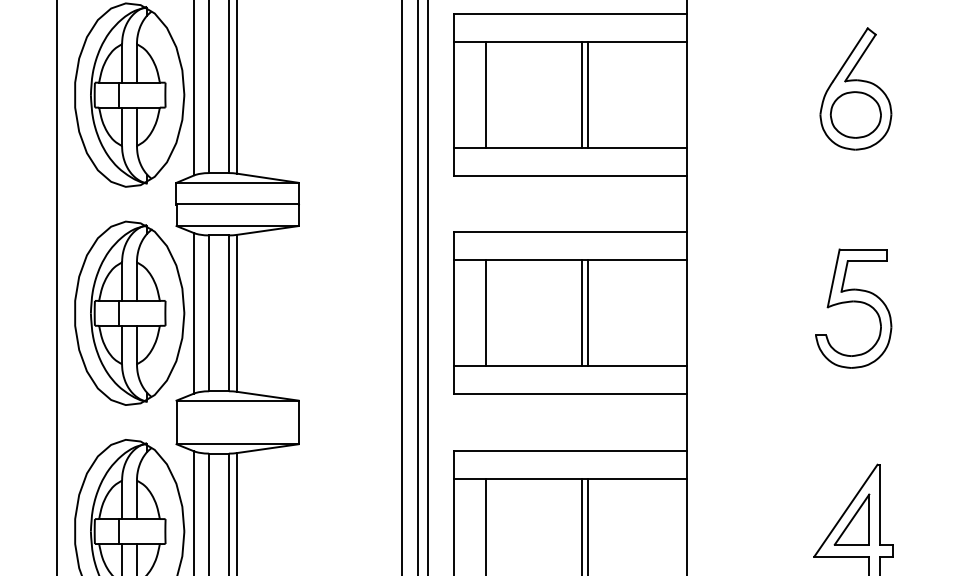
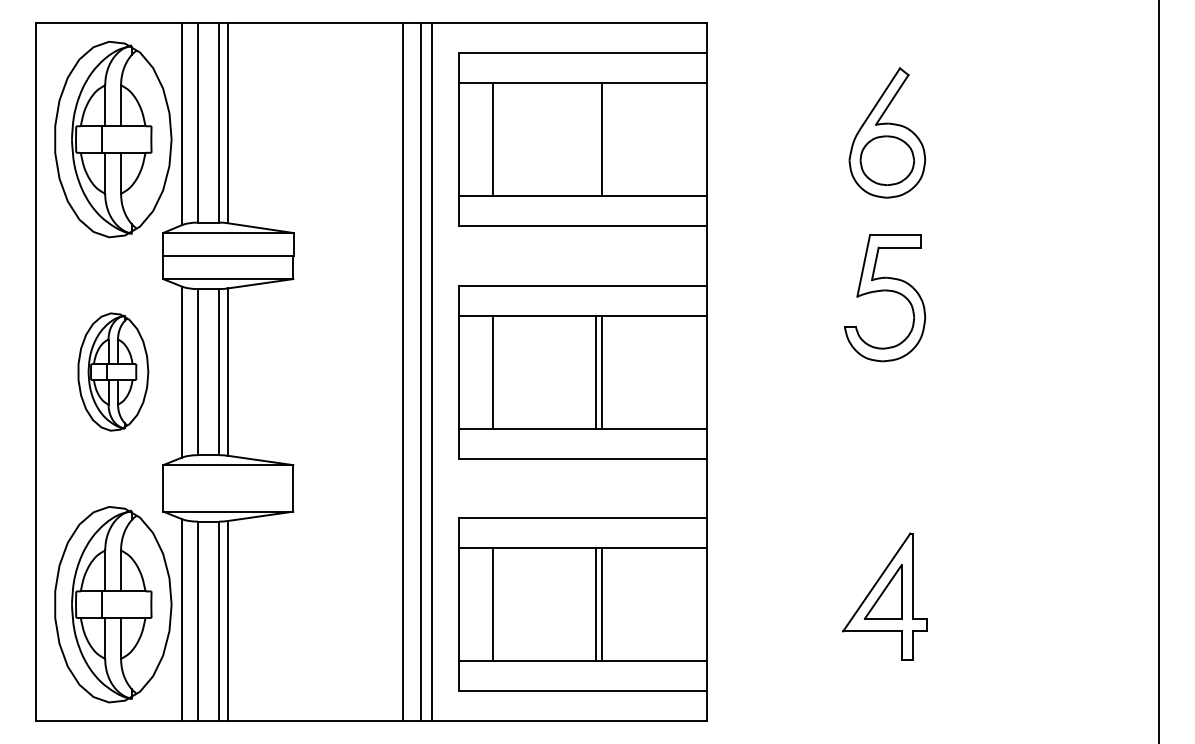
line: (582, 95) -> (595, 139), removed
part: (854, 302) -> (885, 291), moved
part: (129, 312) -> (113, 371), size x0.6

